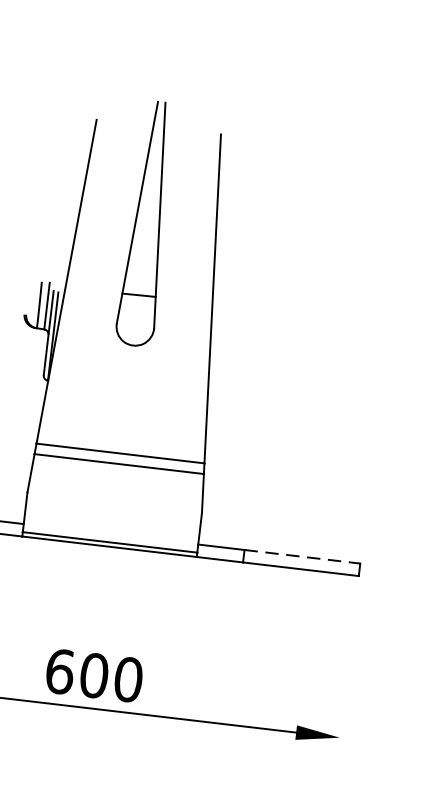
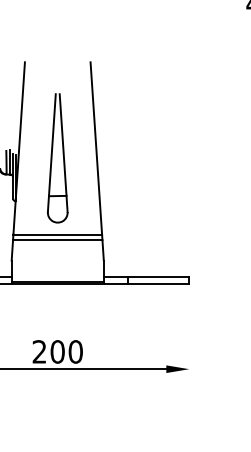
part: (146, 224) -> (57, 158), moved
line: (301, 557) -> (158, 277), dashed -> solid
text: (59, 670) -> (39, 351), 600 -> 200

